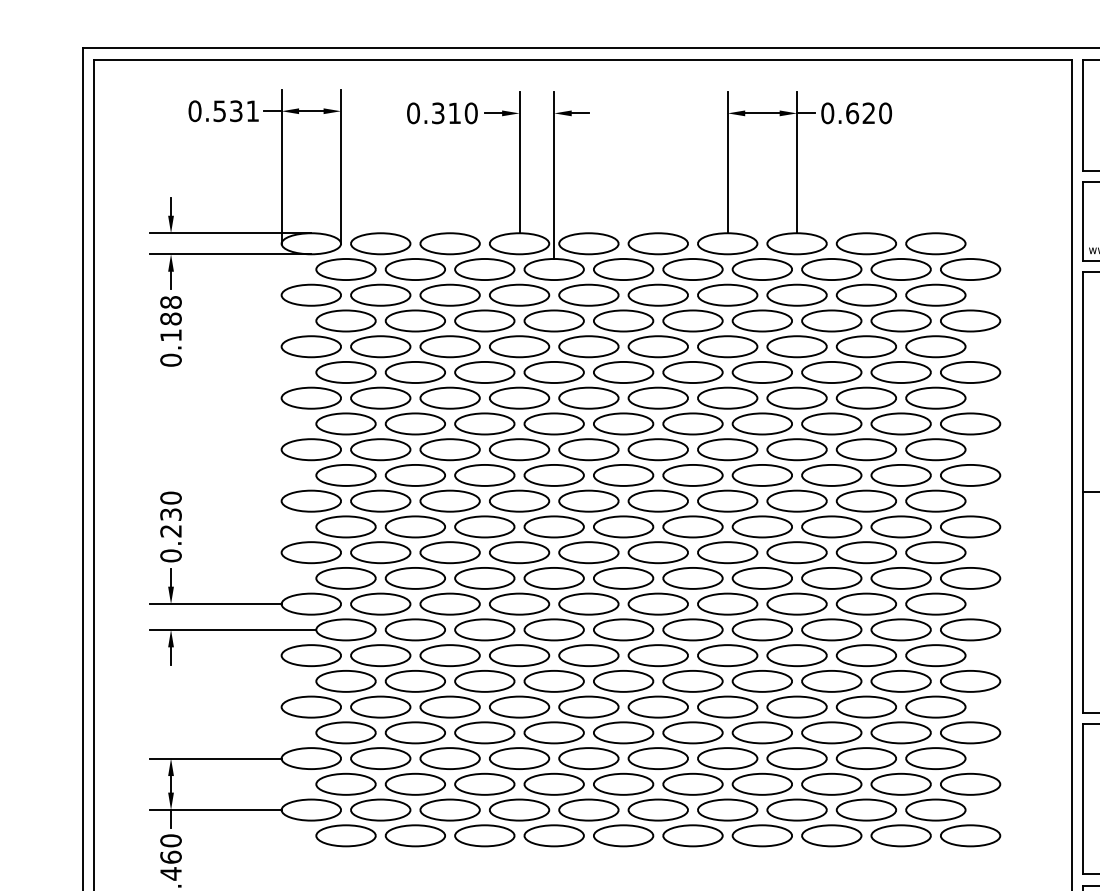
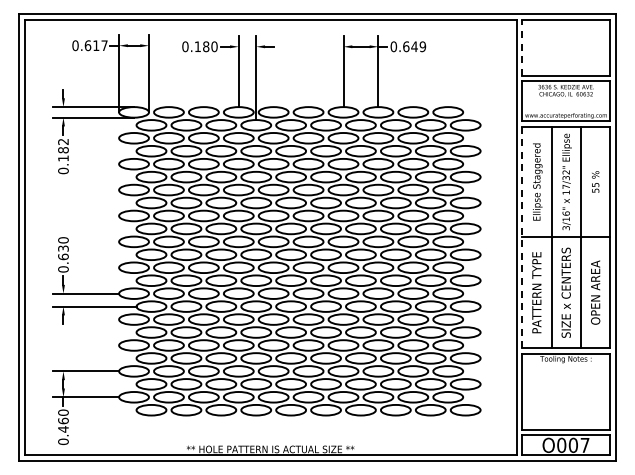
text: (234, 110) -> (95, 45), 0.531 -> 0.617
text: (445, 112) -> (201, 46), 0.310 -> 0.180
text: (876, 112) -> (418, 46), 0.620 -> 0.649
line: (1083, 114) -> (522, 47), solid -> dashed
text: (171, 301) -> (63, 141), 0.188 -> 0.182
line: (1083, 492) -> (522, 237), solid -> dashed
text: (171, 530) -> (63, 256), 0.230 -> 0.630

